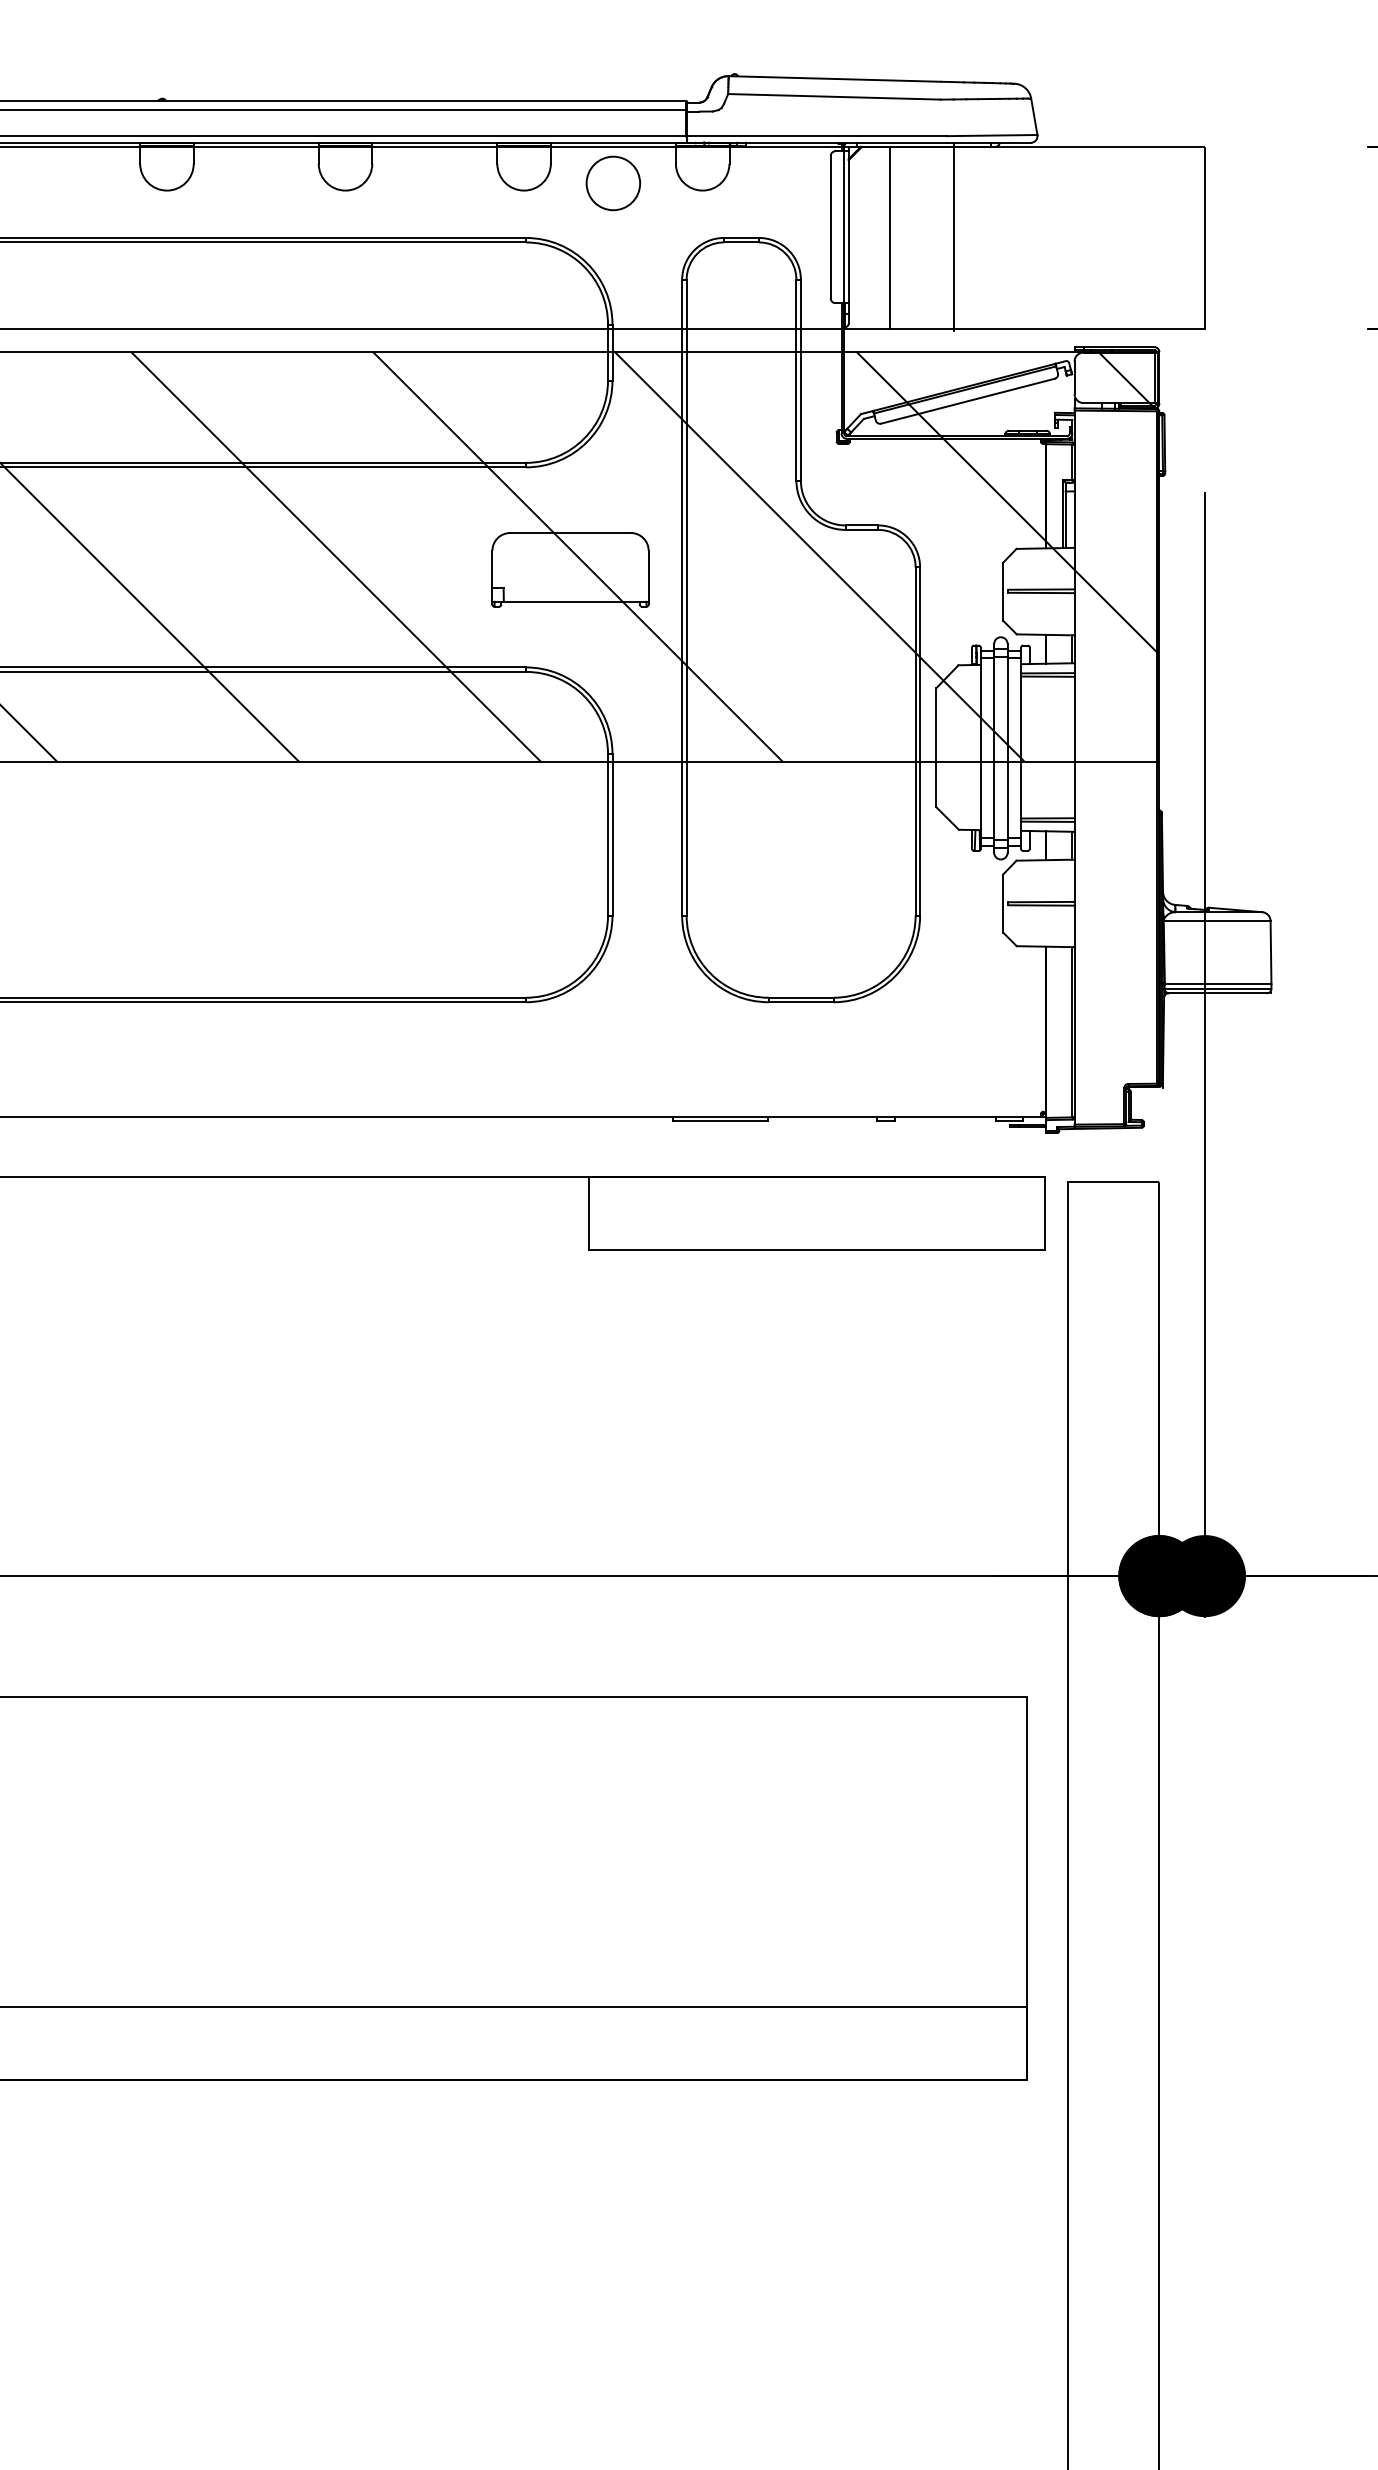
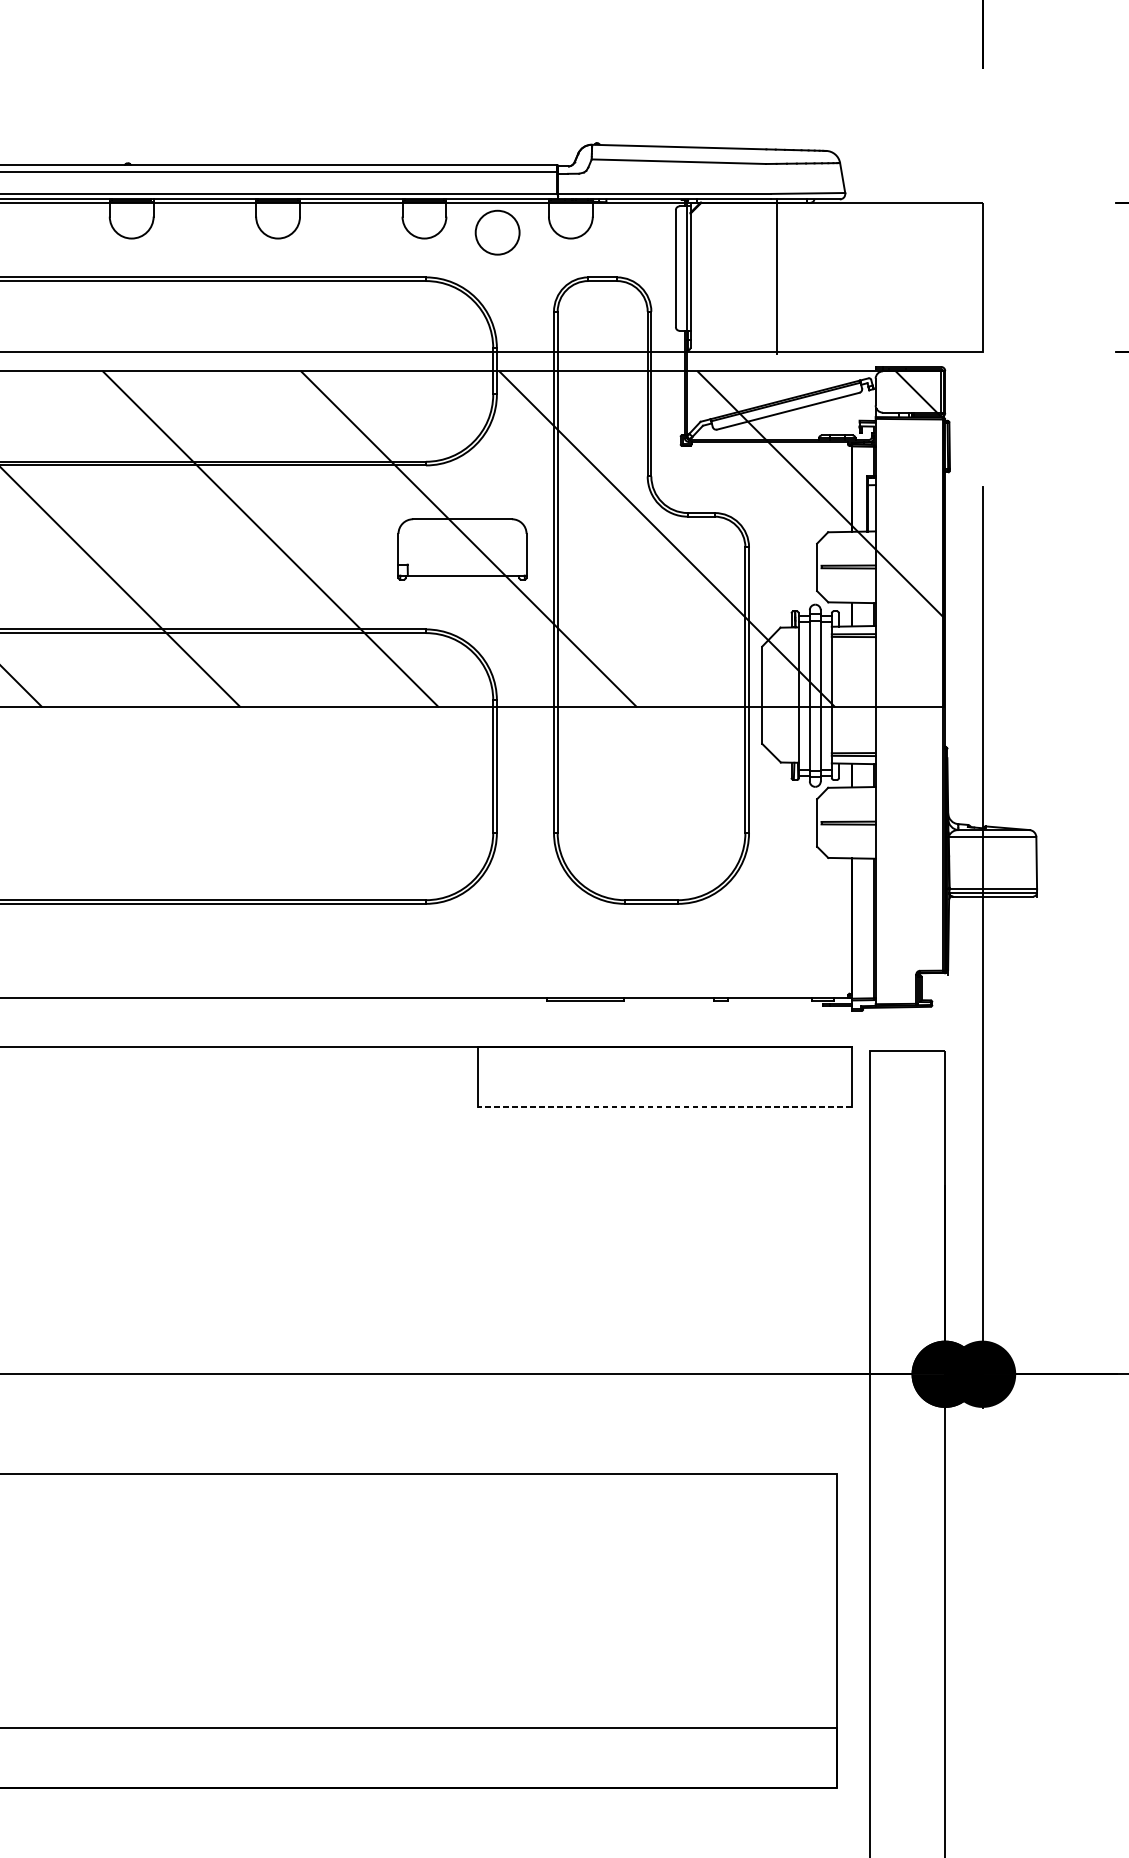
line: (890, 237) -> (724, 277), removed
line: (816, 1250) -> (664, 1107), solid -> dashed

